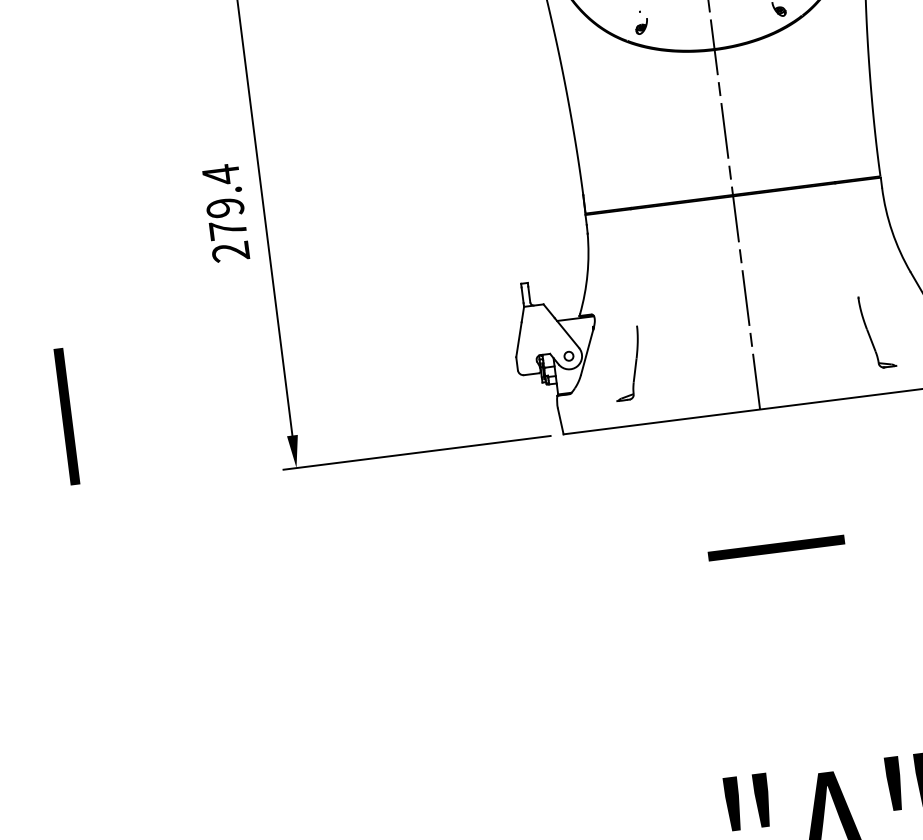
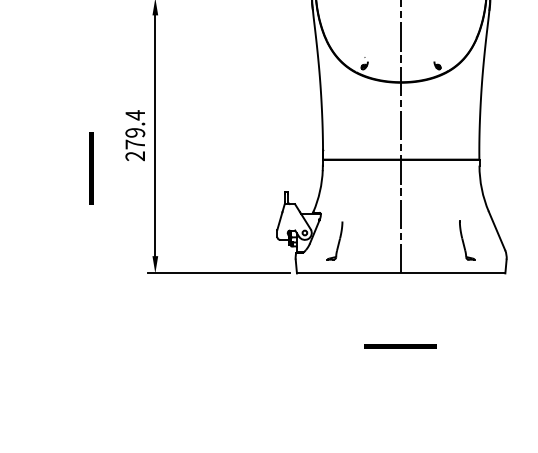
line: (66, 416) -> (91, 168), moved

